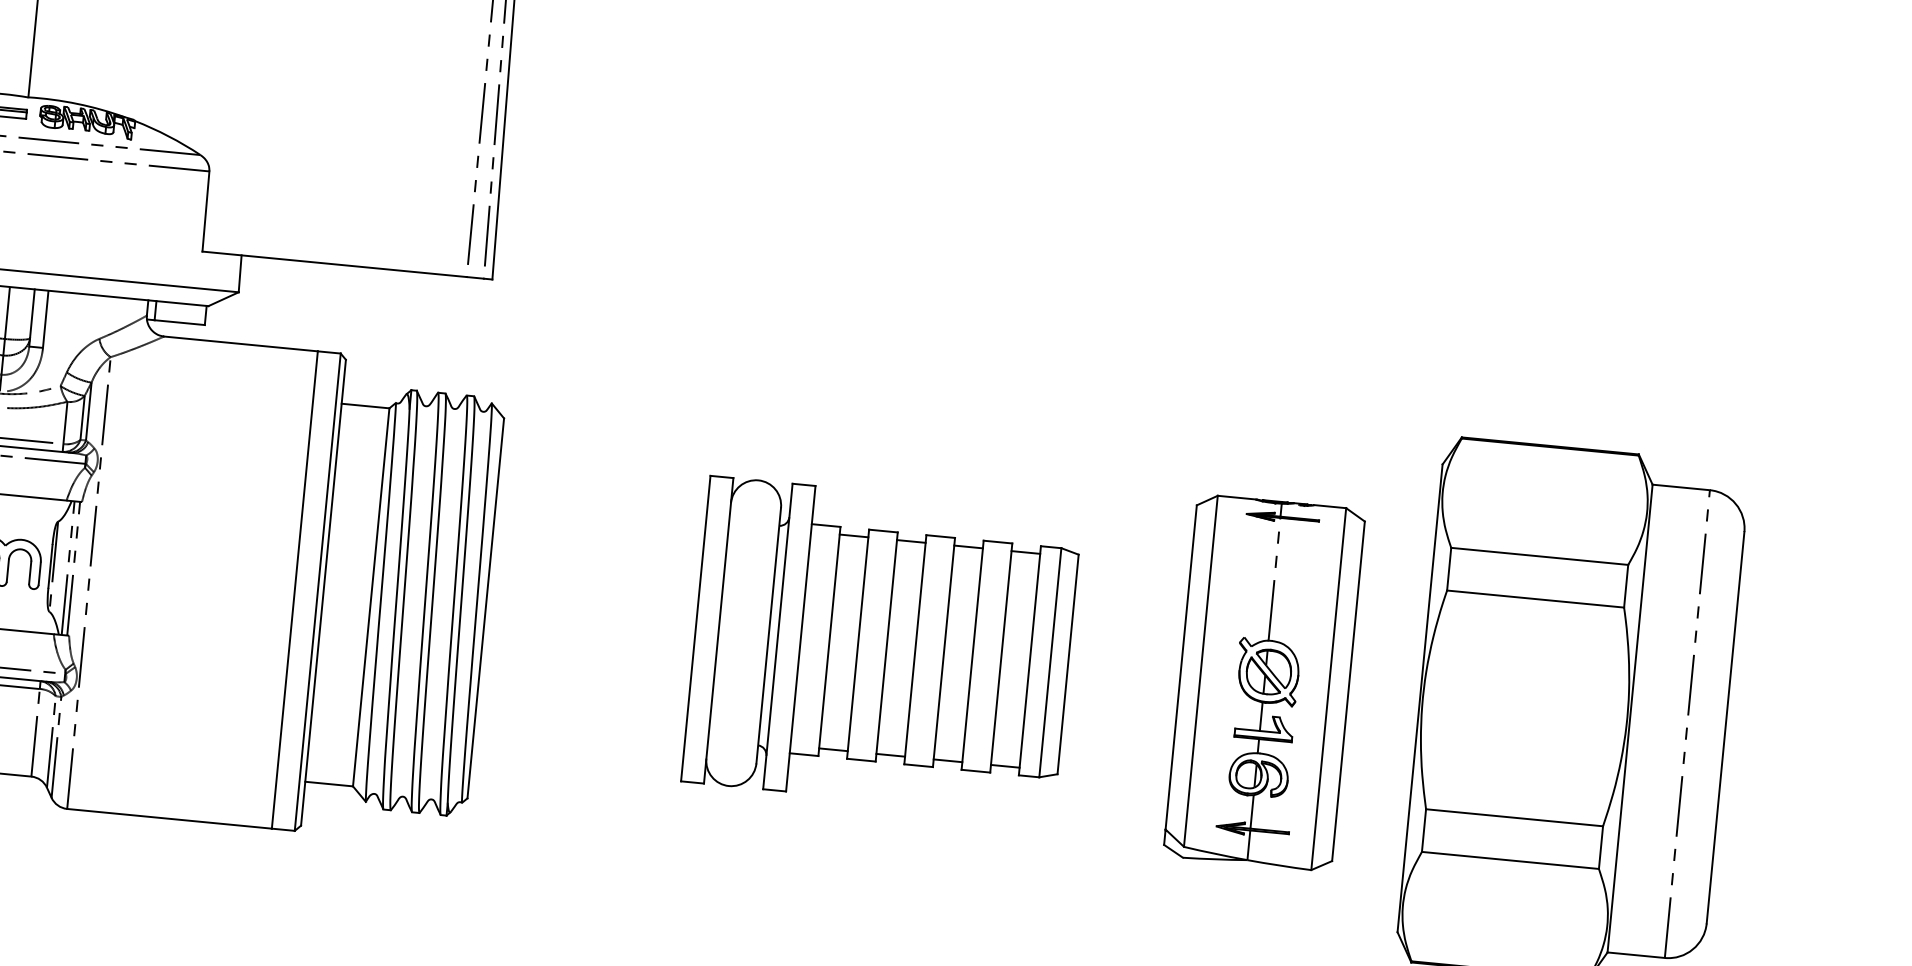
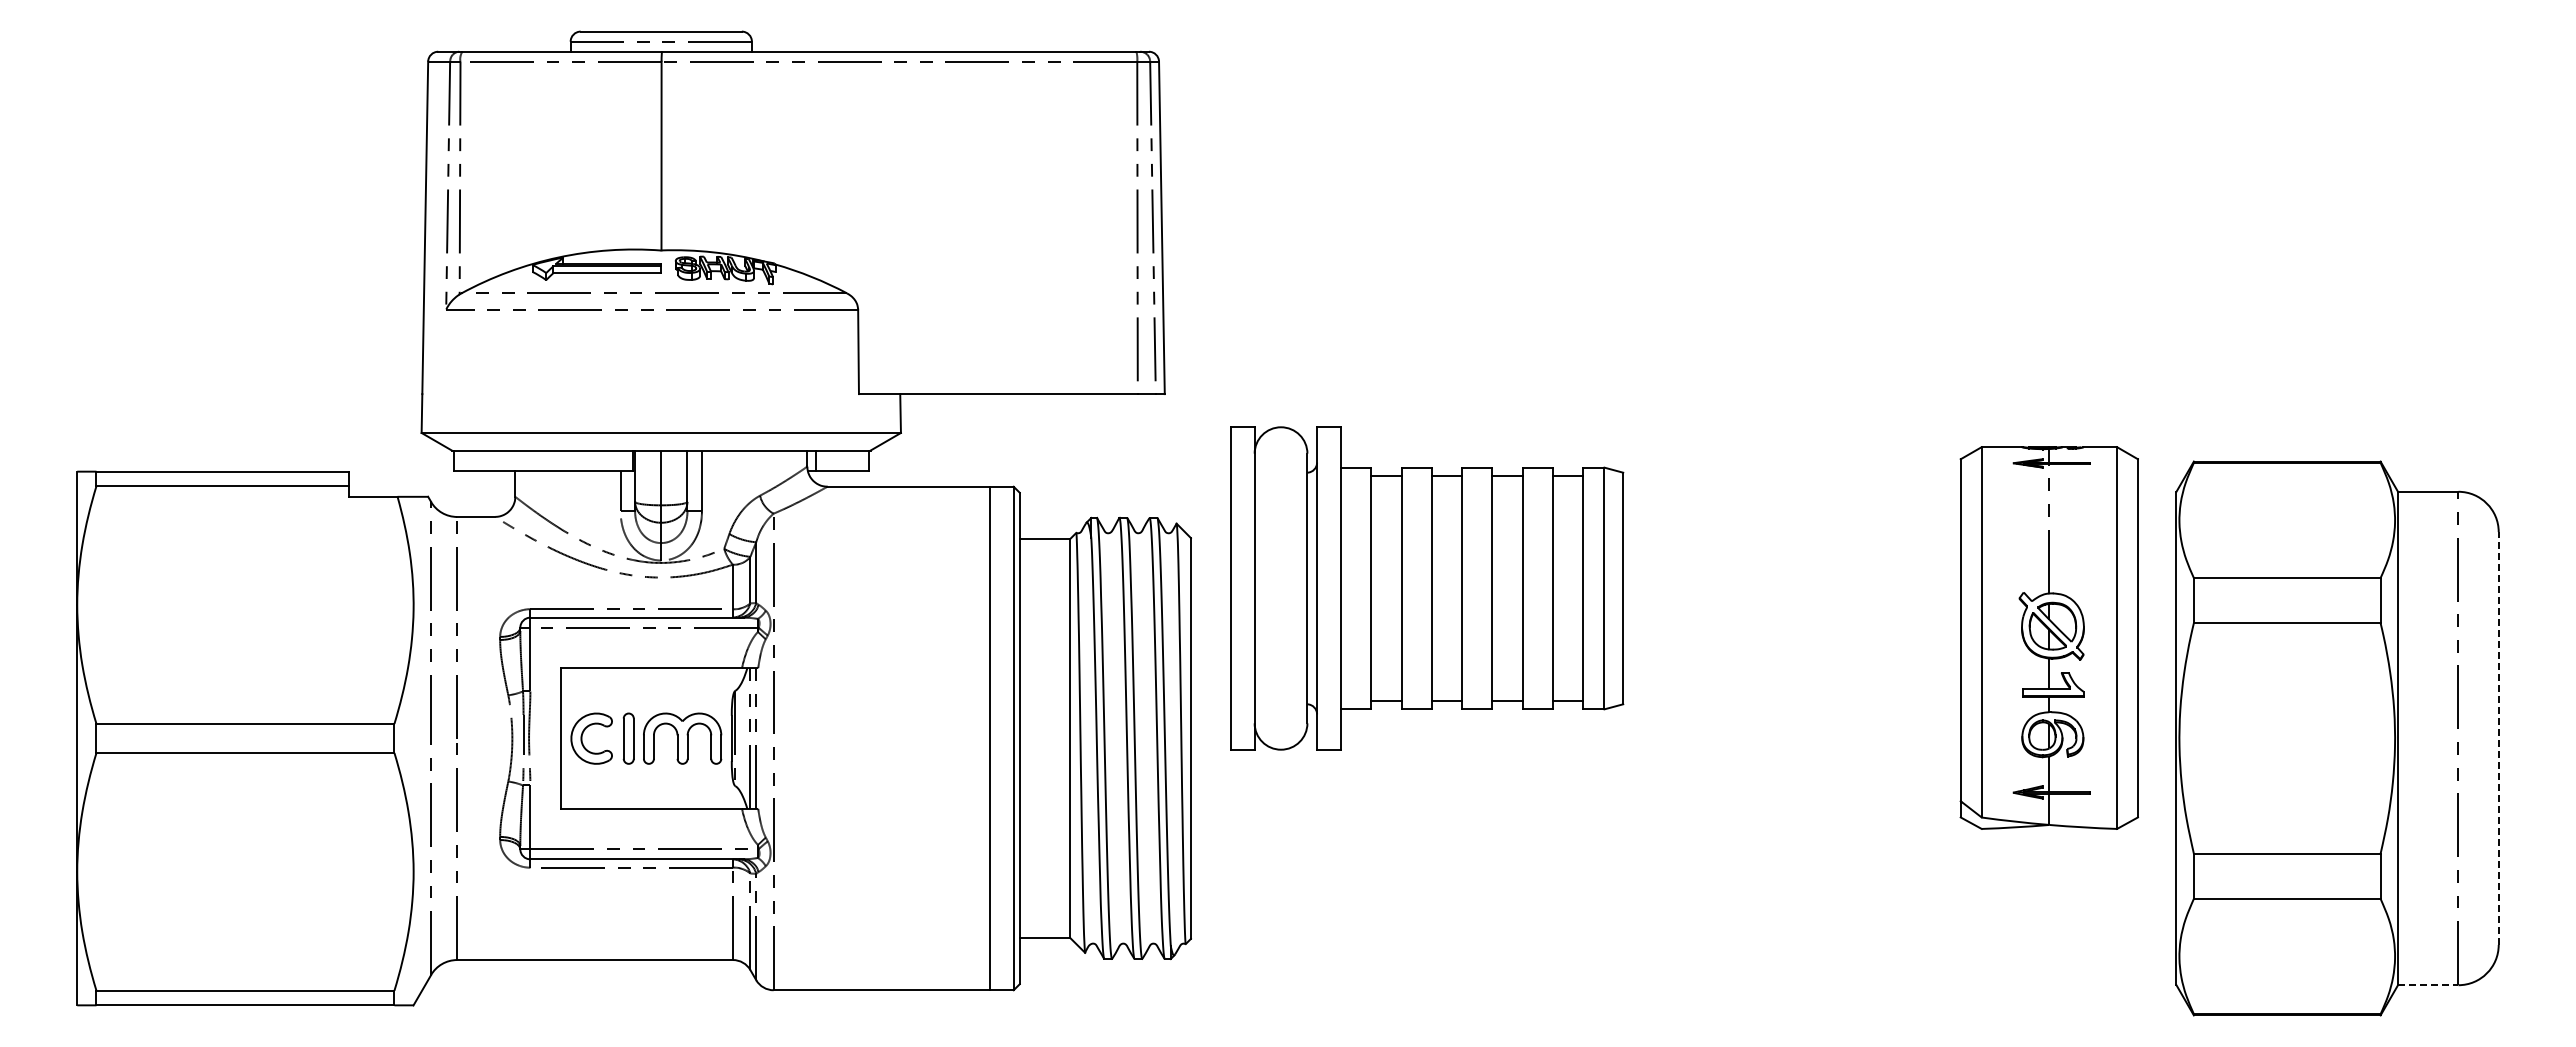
part: (882, 646) -> (1427, 588), moved
part: (1263, 682) -> (2048, 637), moved
line: (1725, 727) -> (2498, 738), solid -> dashed
line: (1636, 955) -> (2428, 985), solid -> dashed

